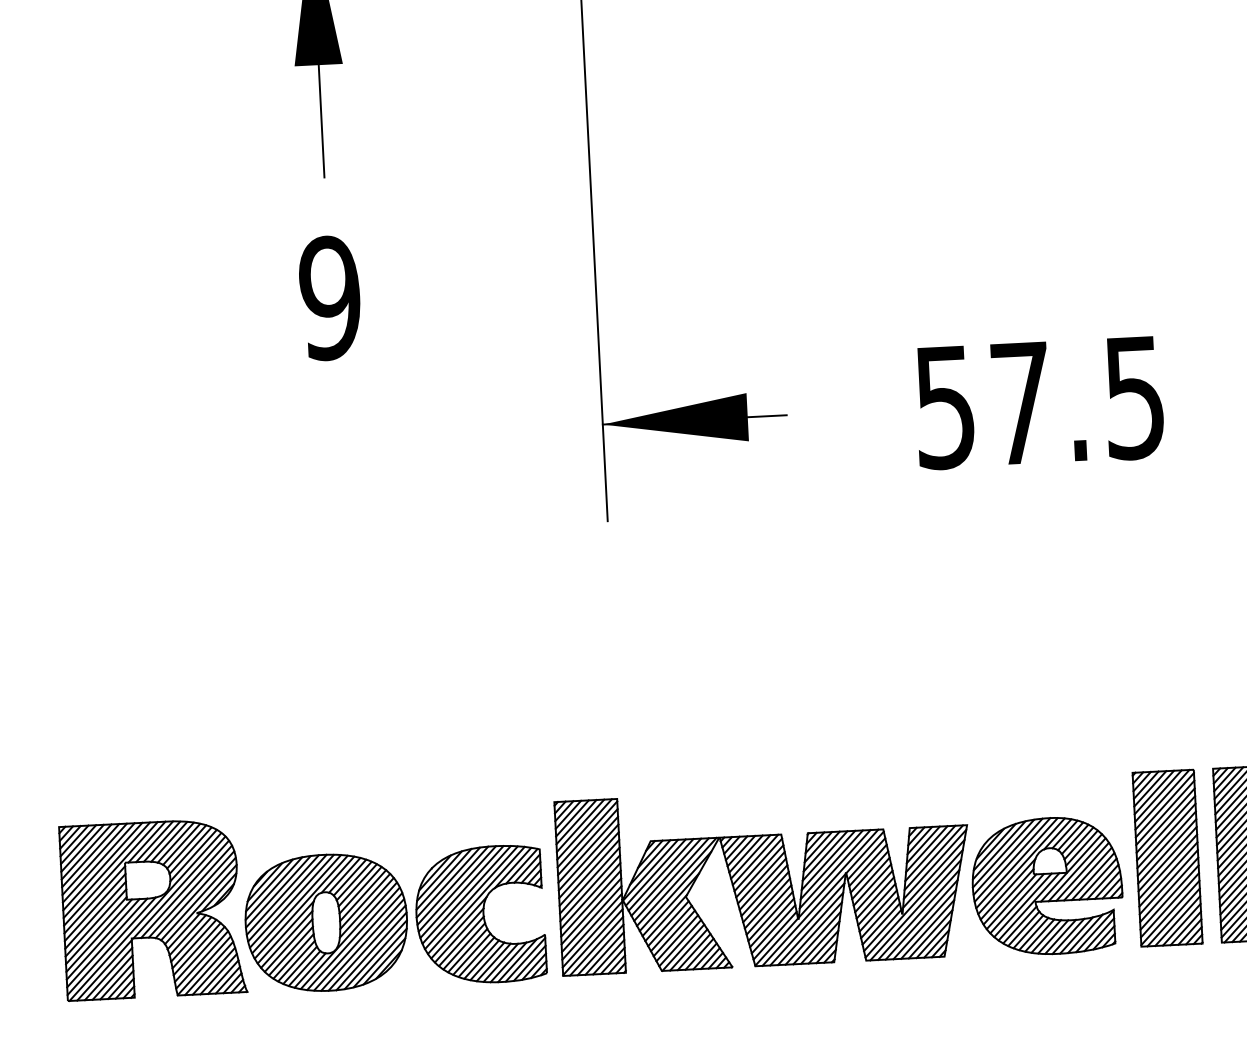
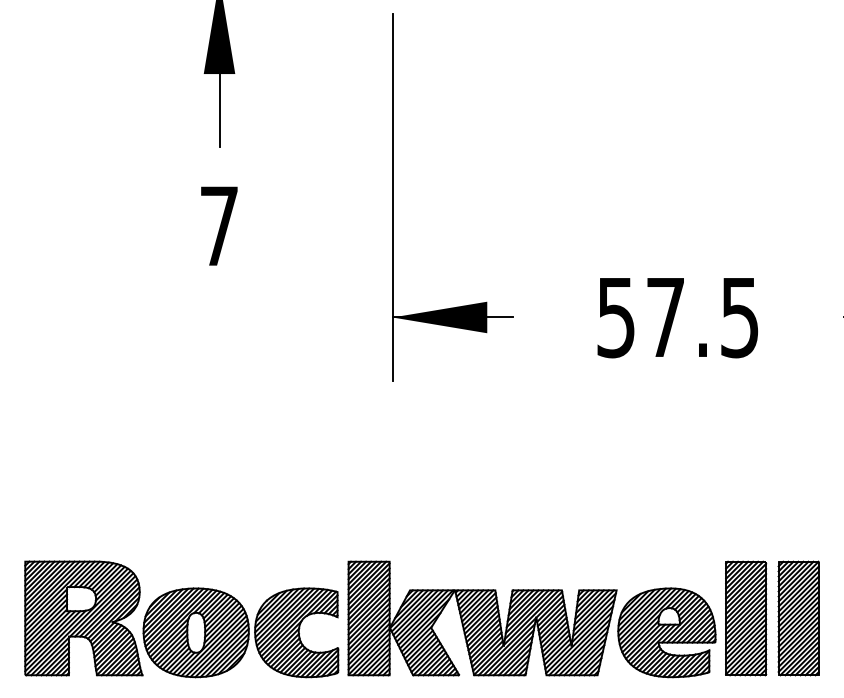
text: (329, 298) -> (218, 226), 9 -> 7

